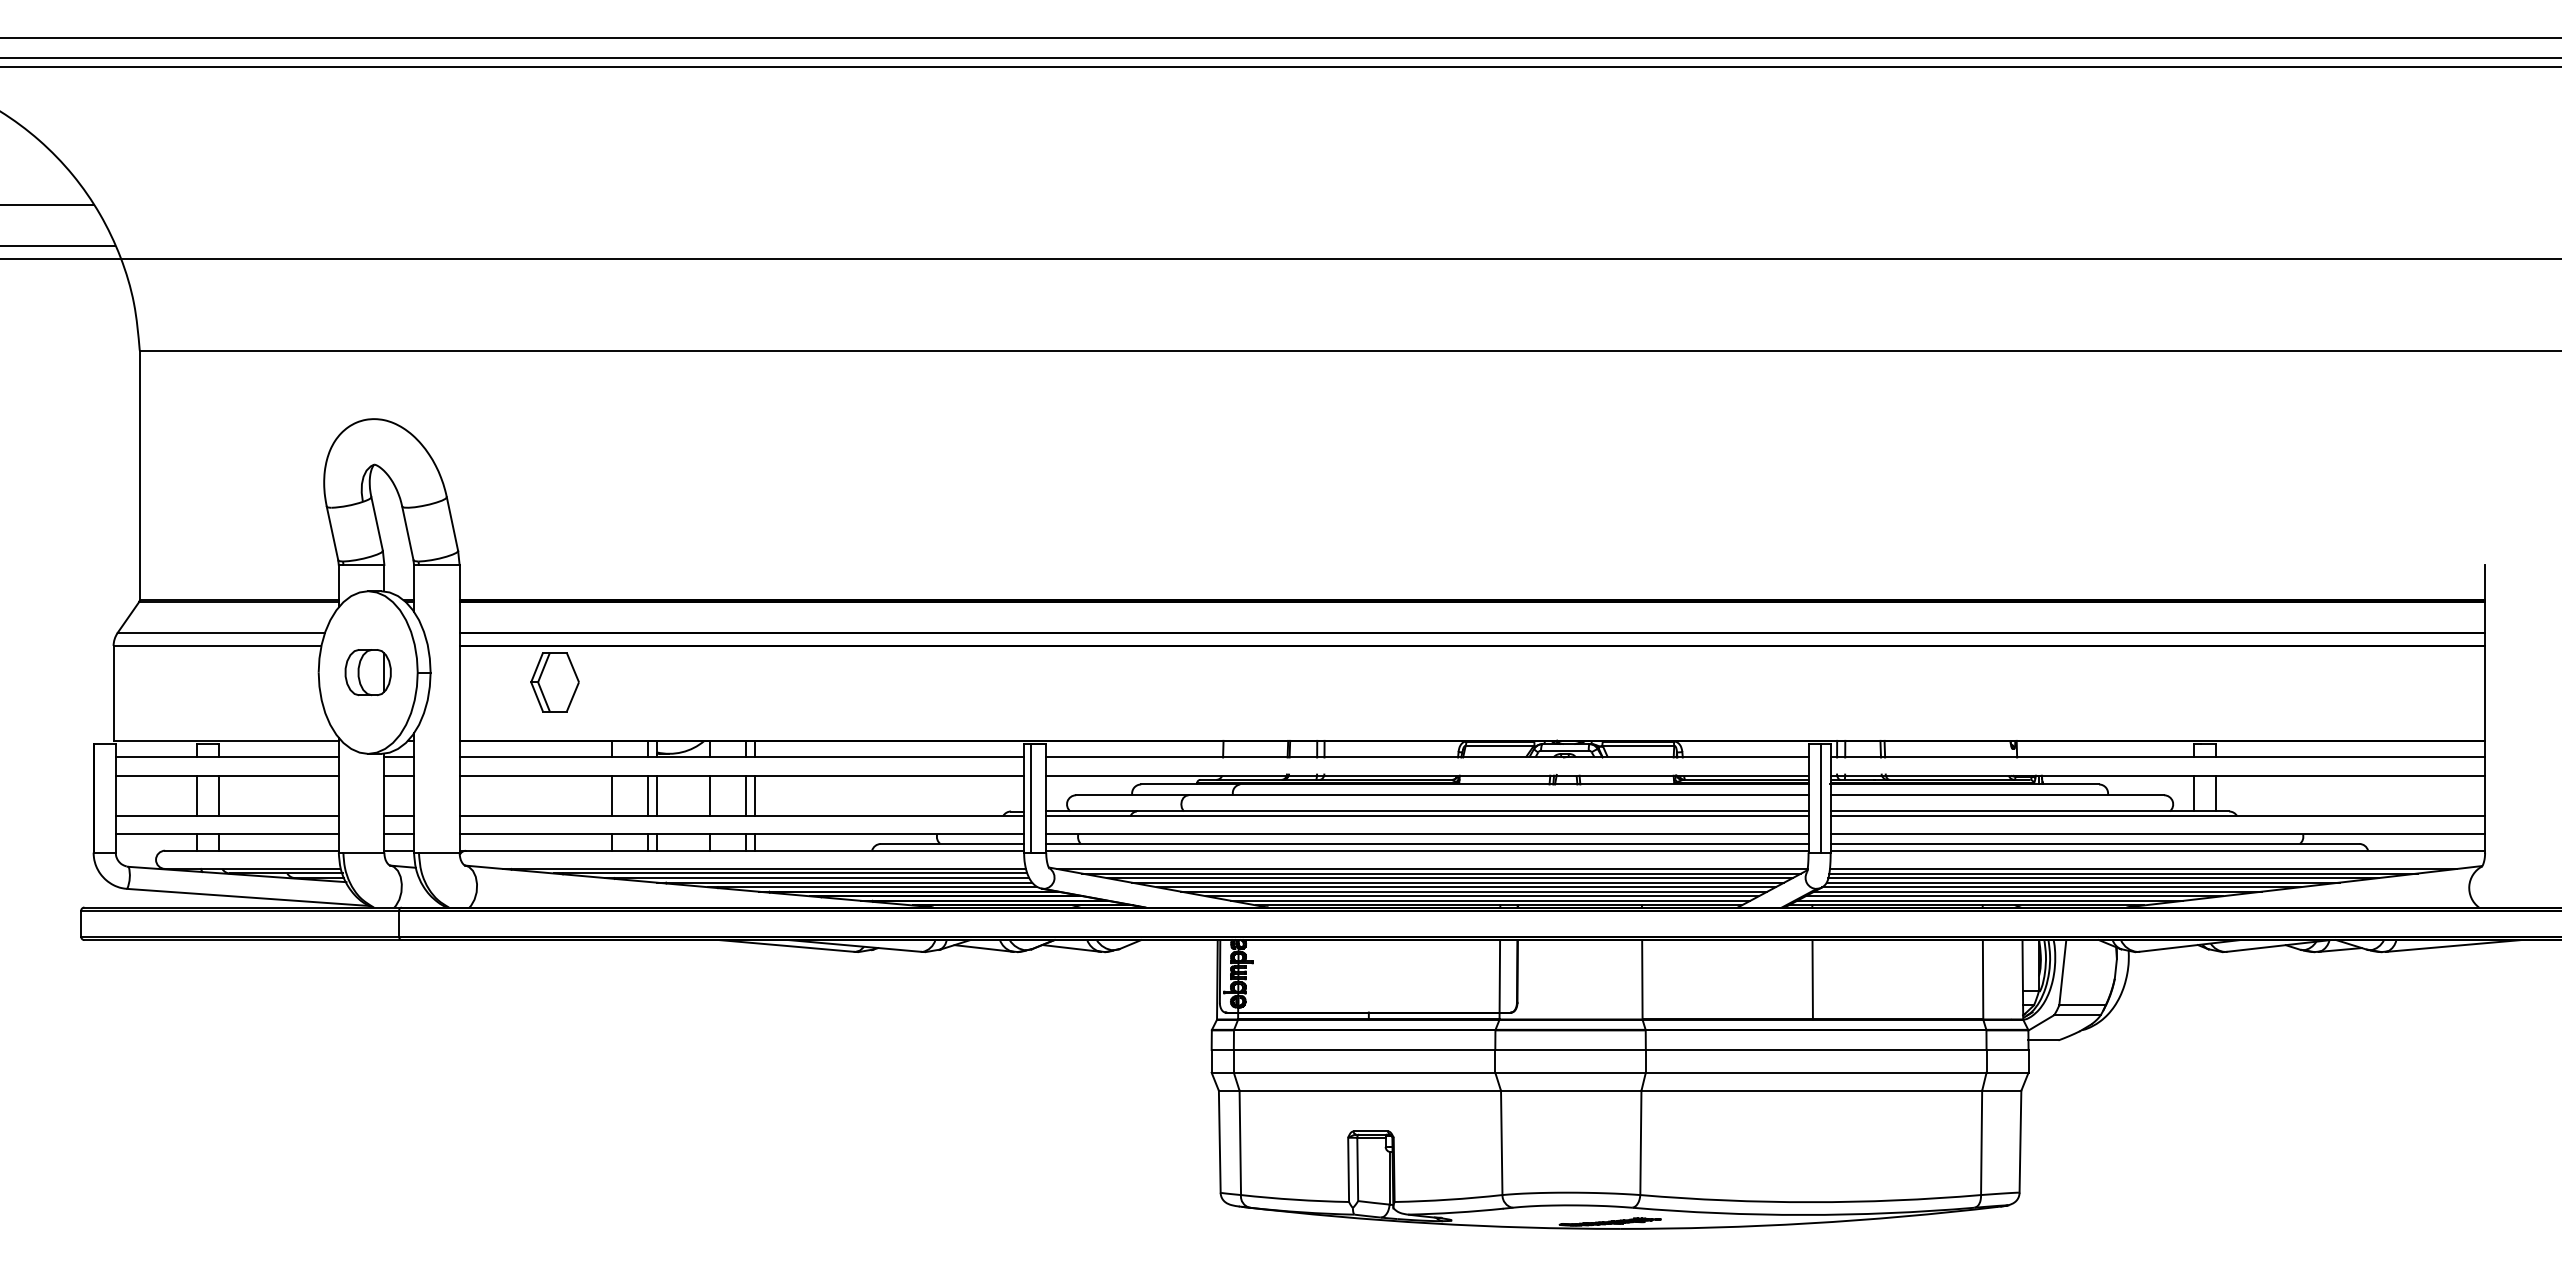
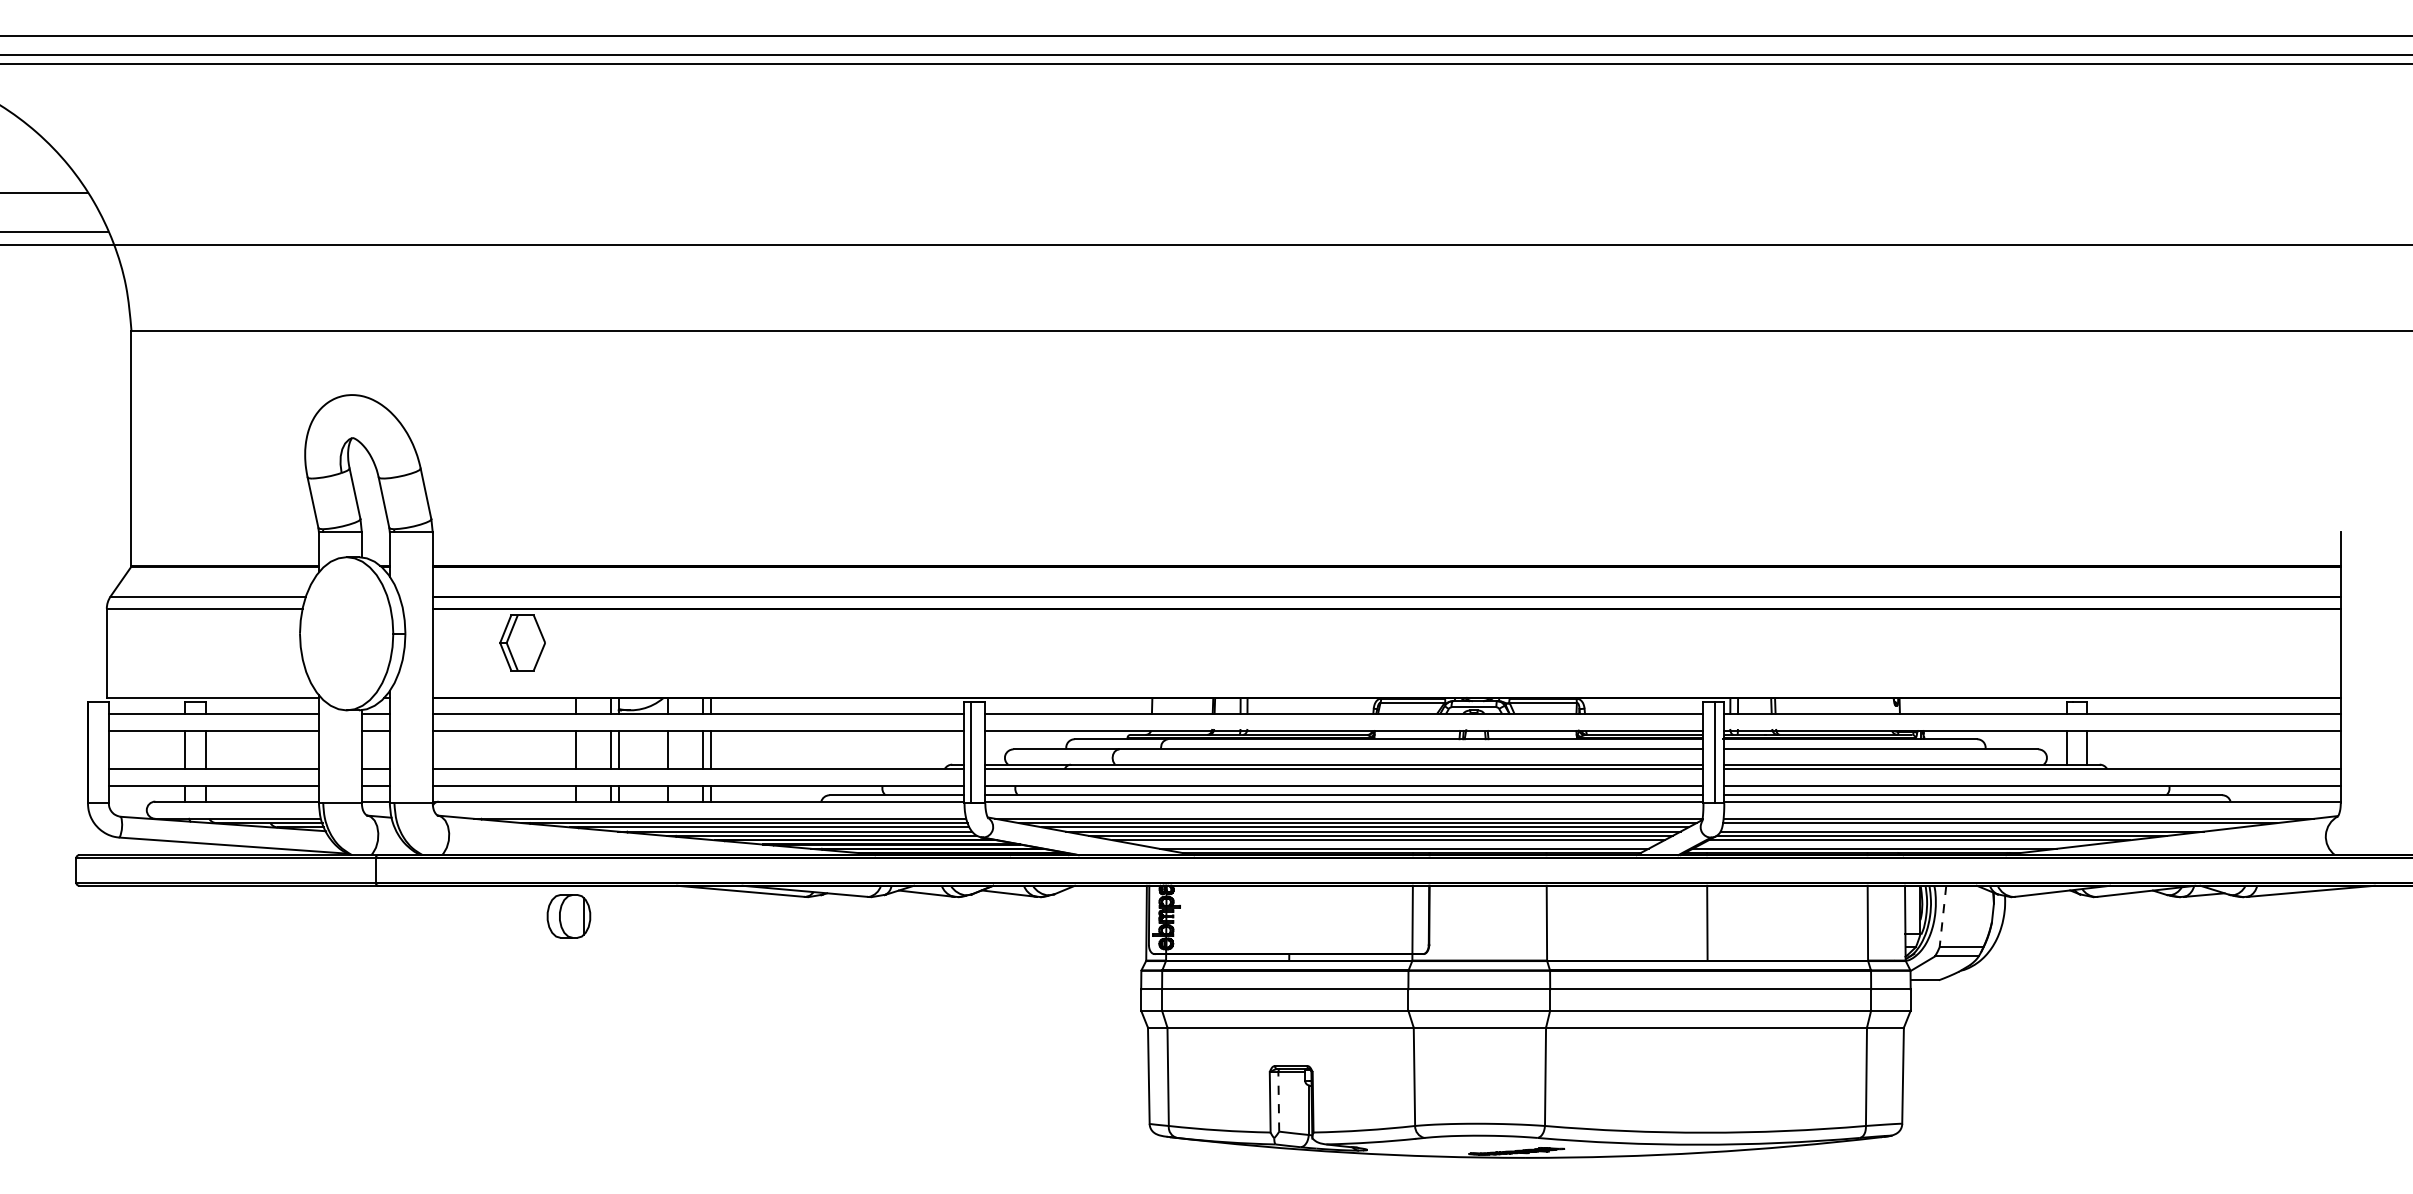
part: (367, 672) -> (568, 916), moved
line: (2103, 878) -> (1981, 827), removed
line: (1482, 896) -> (1396, 844), removed
line: (2013, 896) -> (1896, 844), removed
line: (2062, 972) -> (1942, 916), solid -> dashed
line: (1357, 1169) -> (1278, 1101), solid -> dashed

